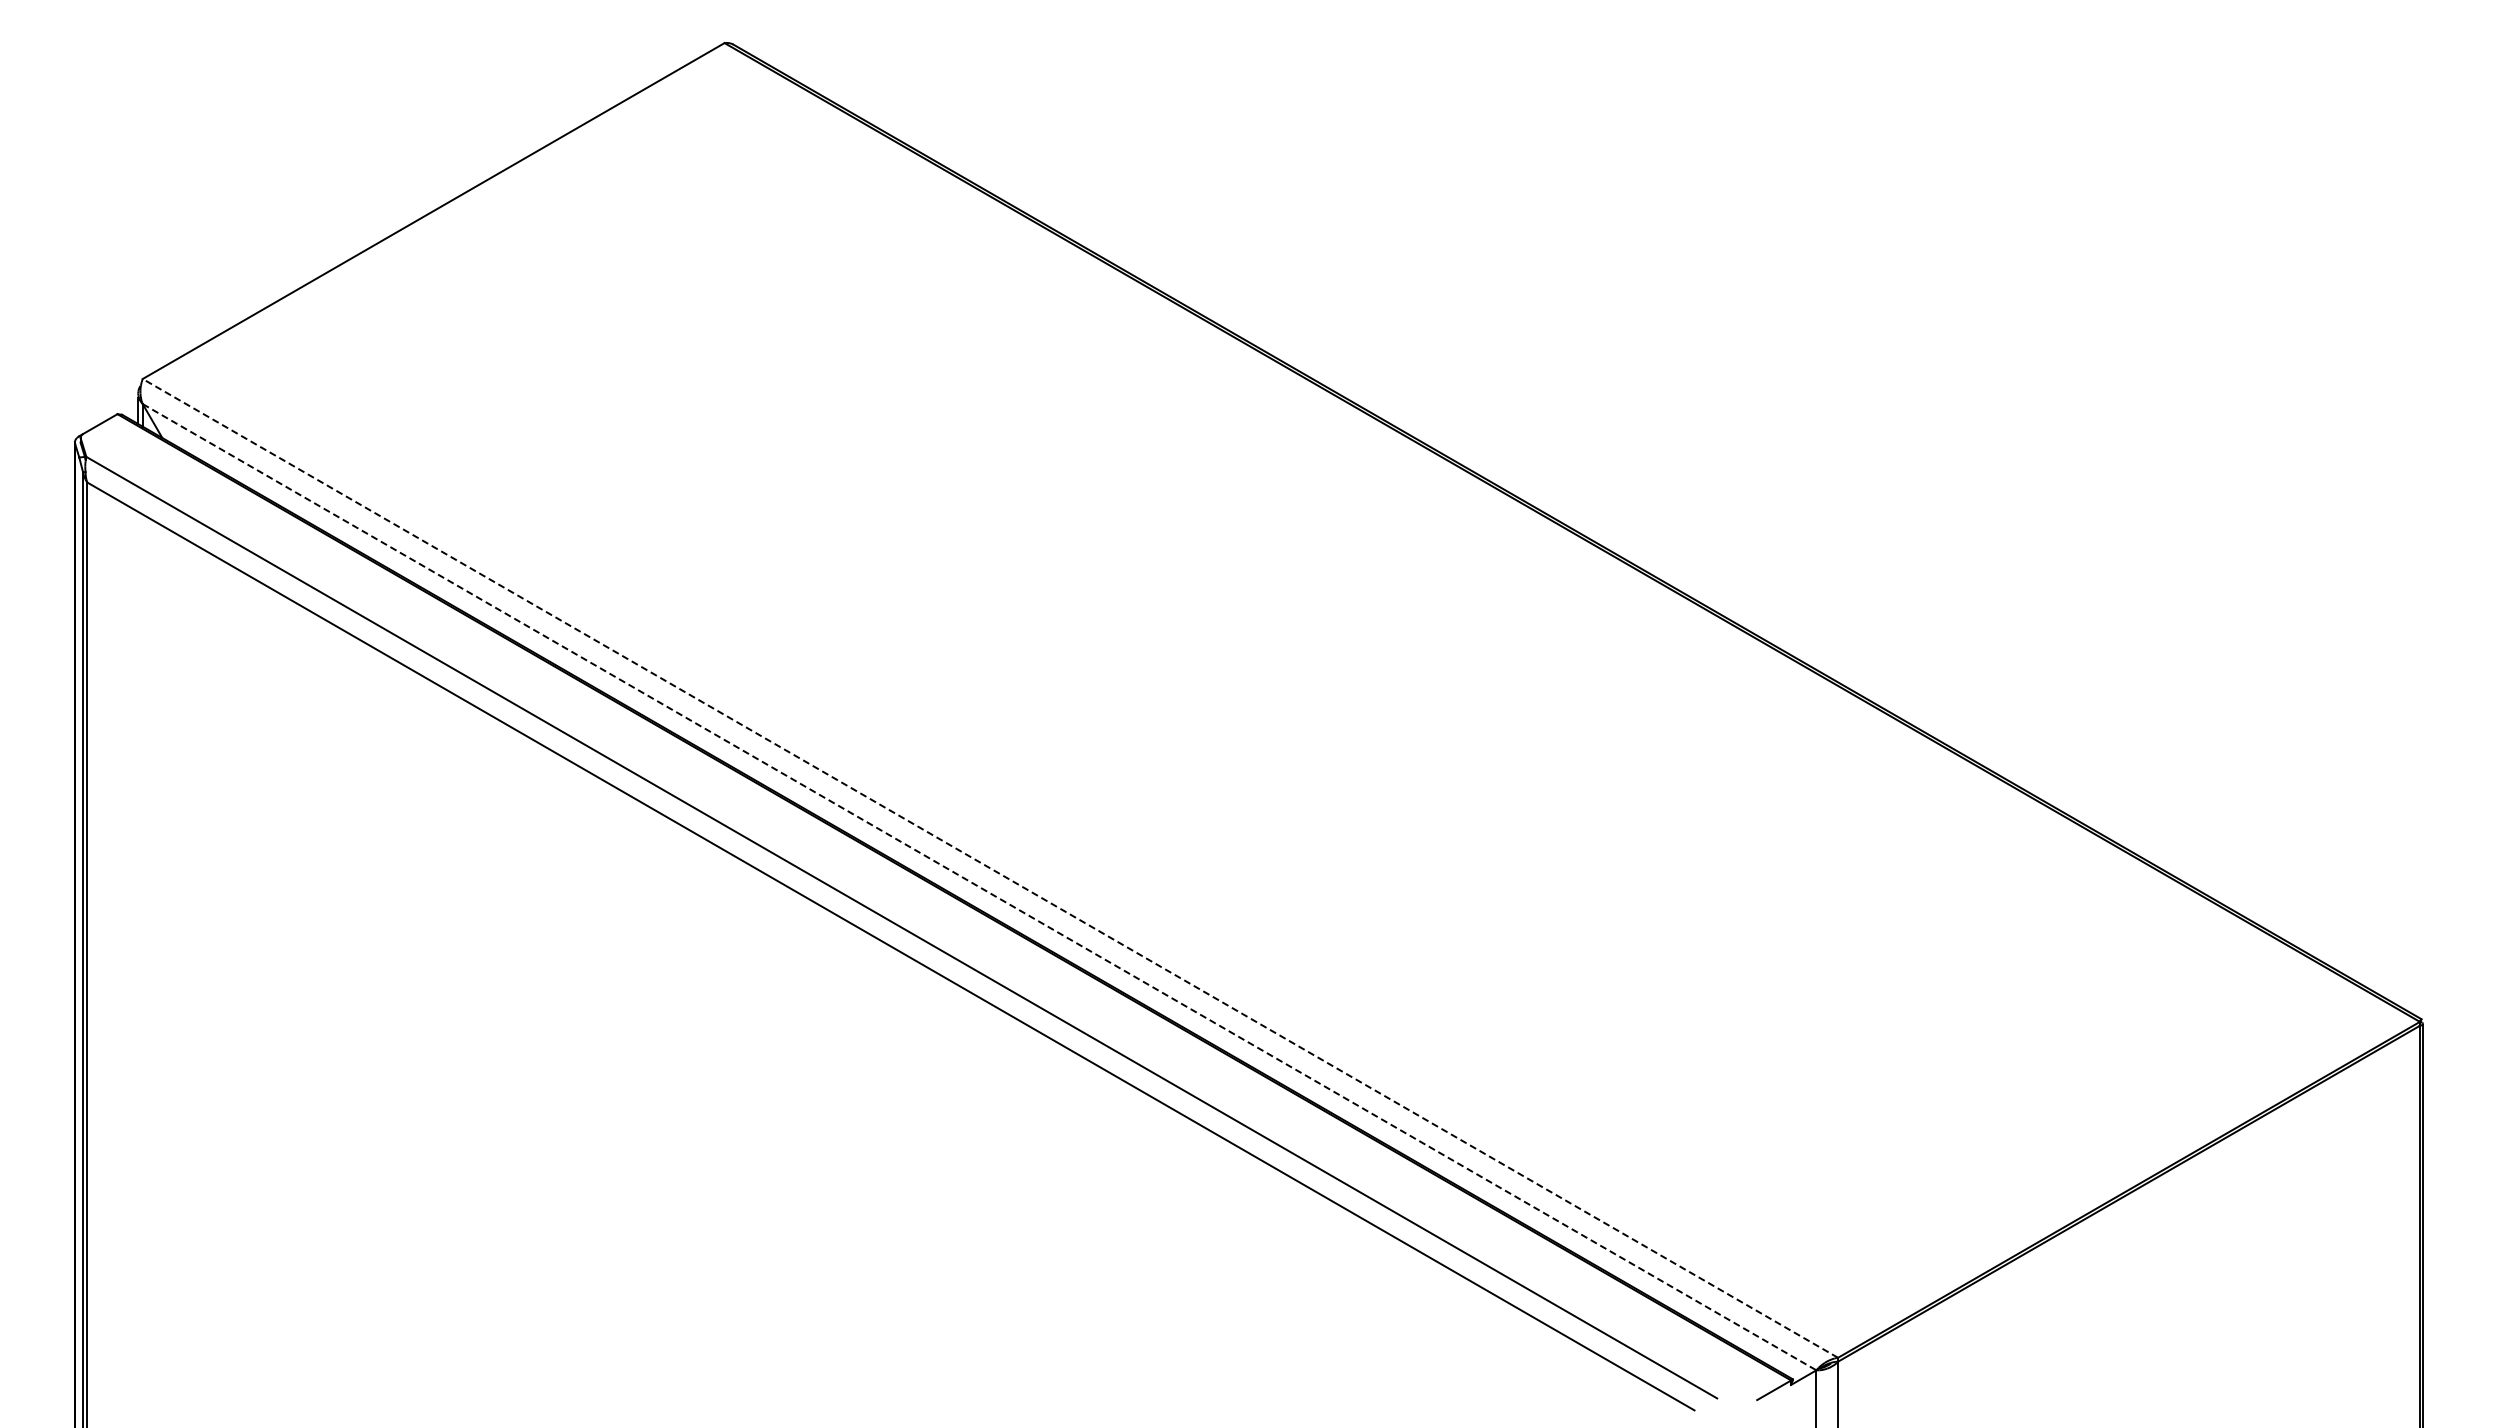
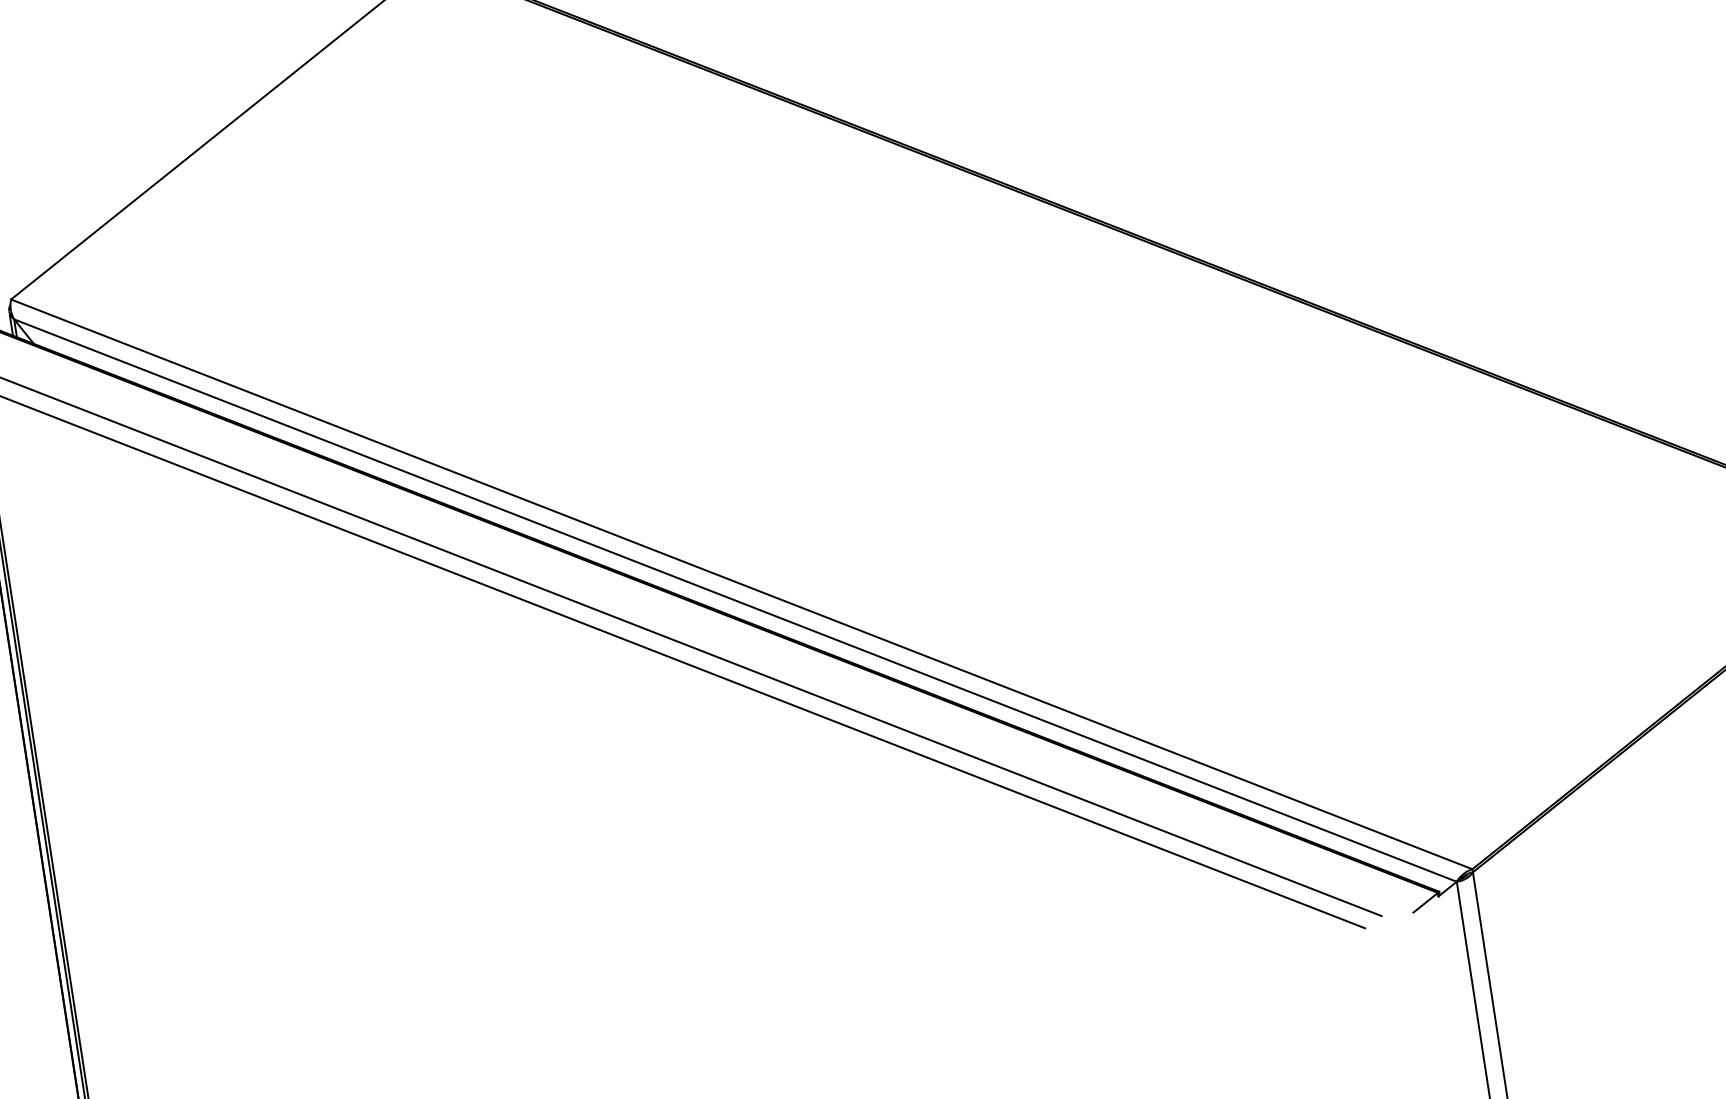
line: (990, 868) -> (741, 584), dashed -> solid
line: (980, 887) -> (736, 600), dashed -> solid

